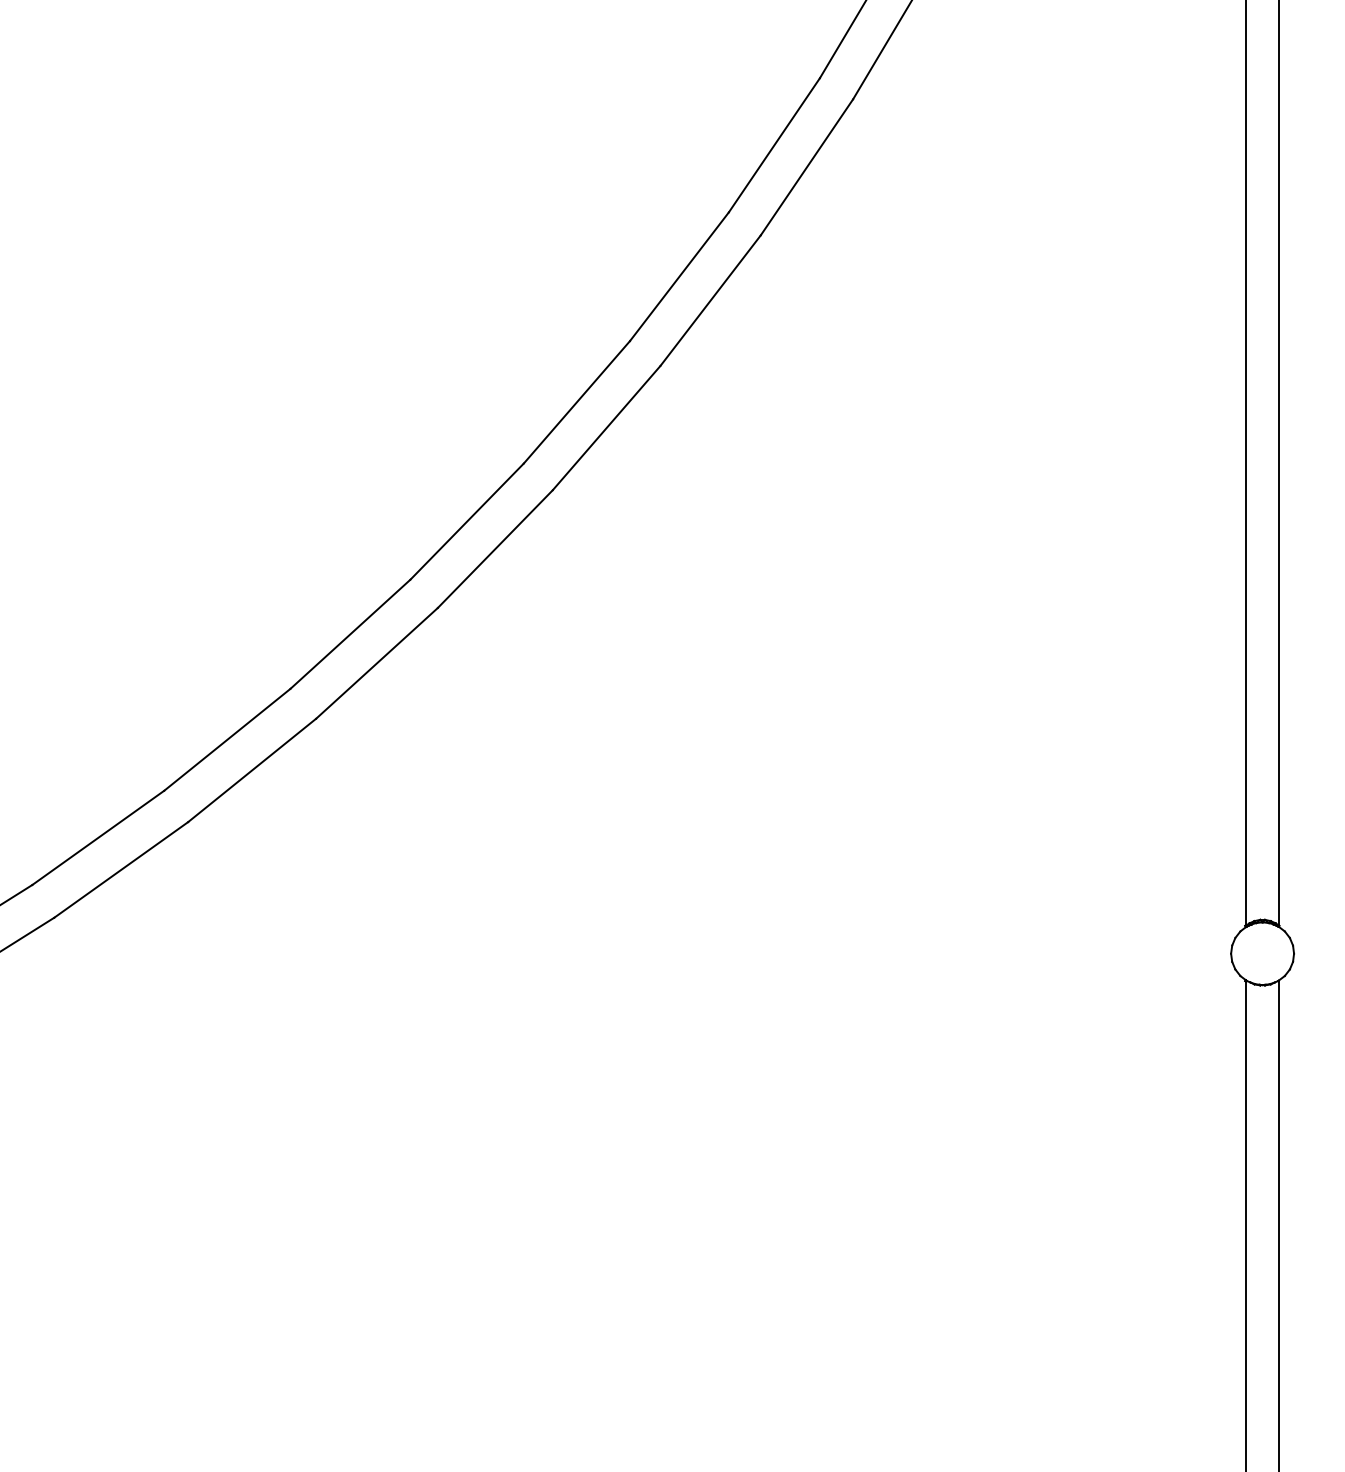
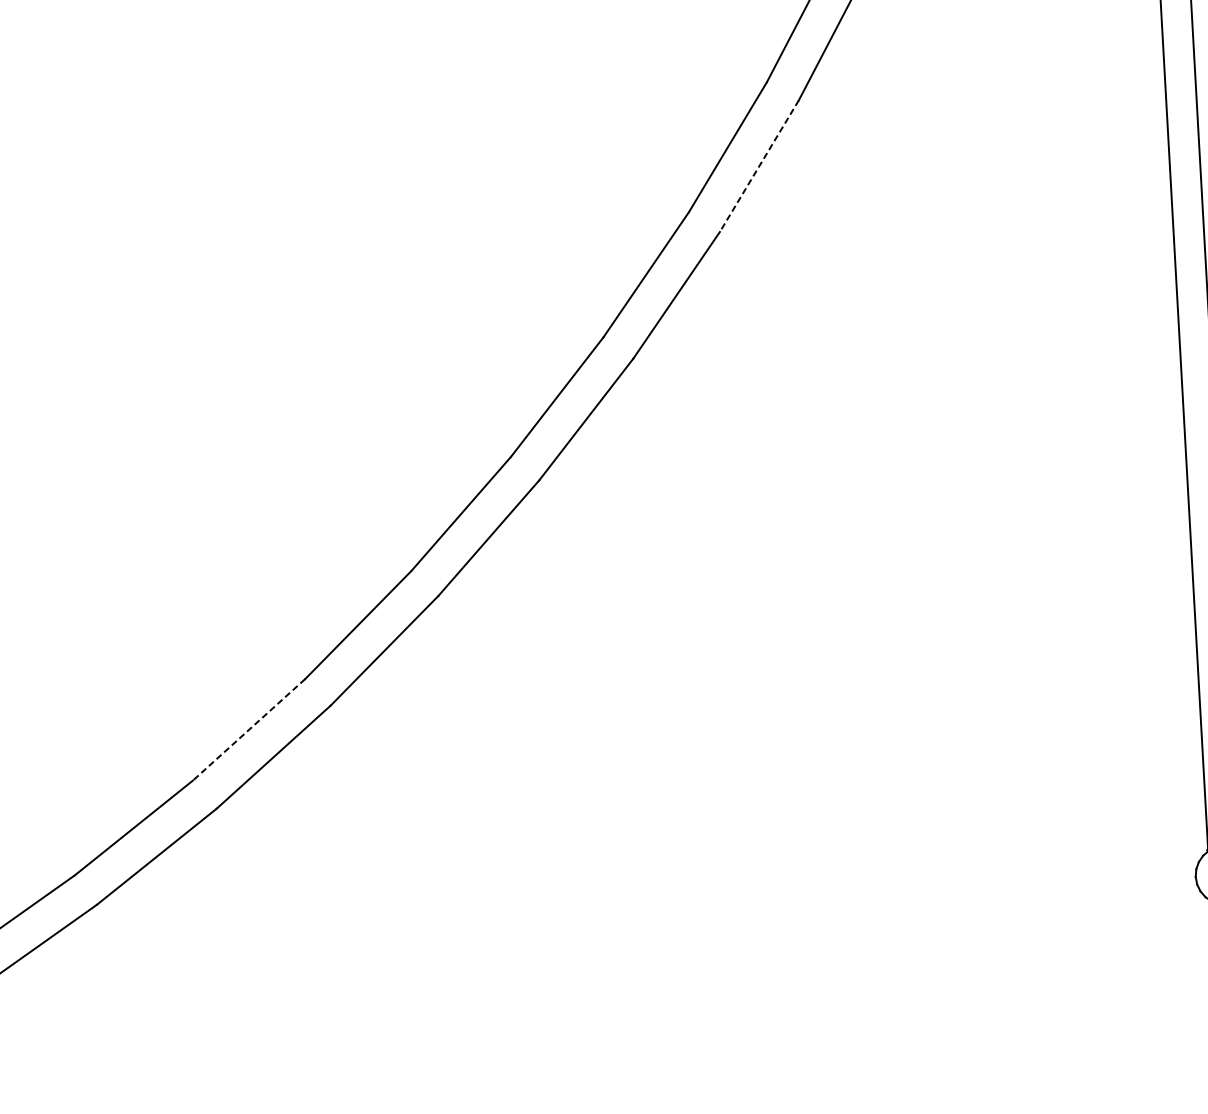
line: (806, 167) -> (759, 166), solid -> dashed
line: (227, 740) -> (249, 730), solid -> dashed

